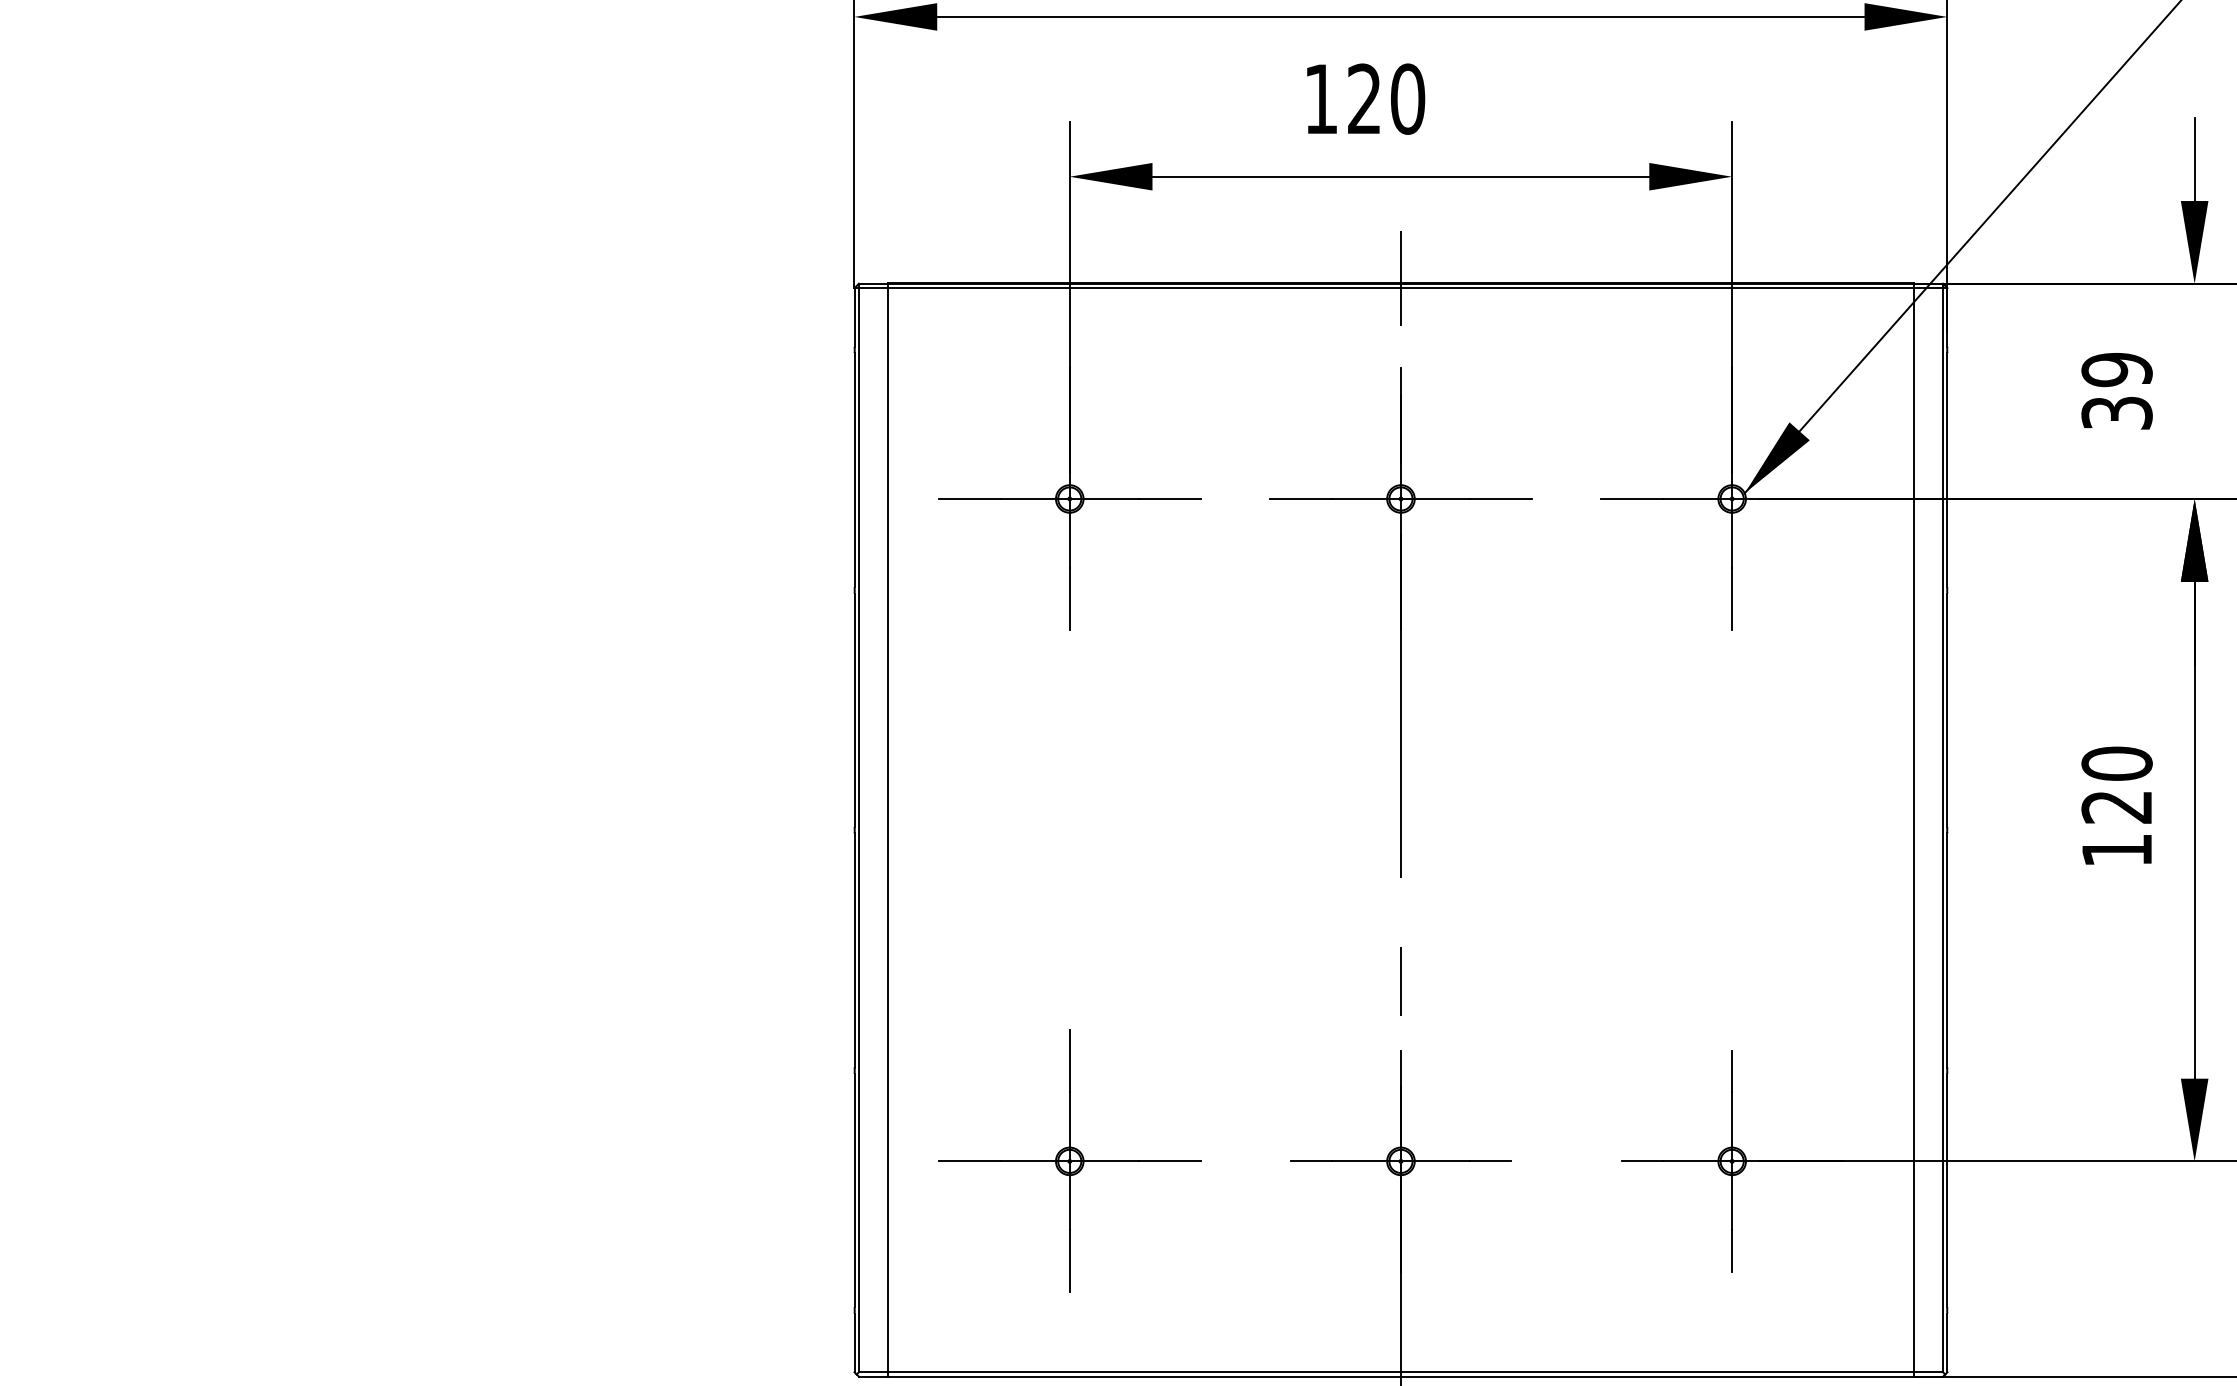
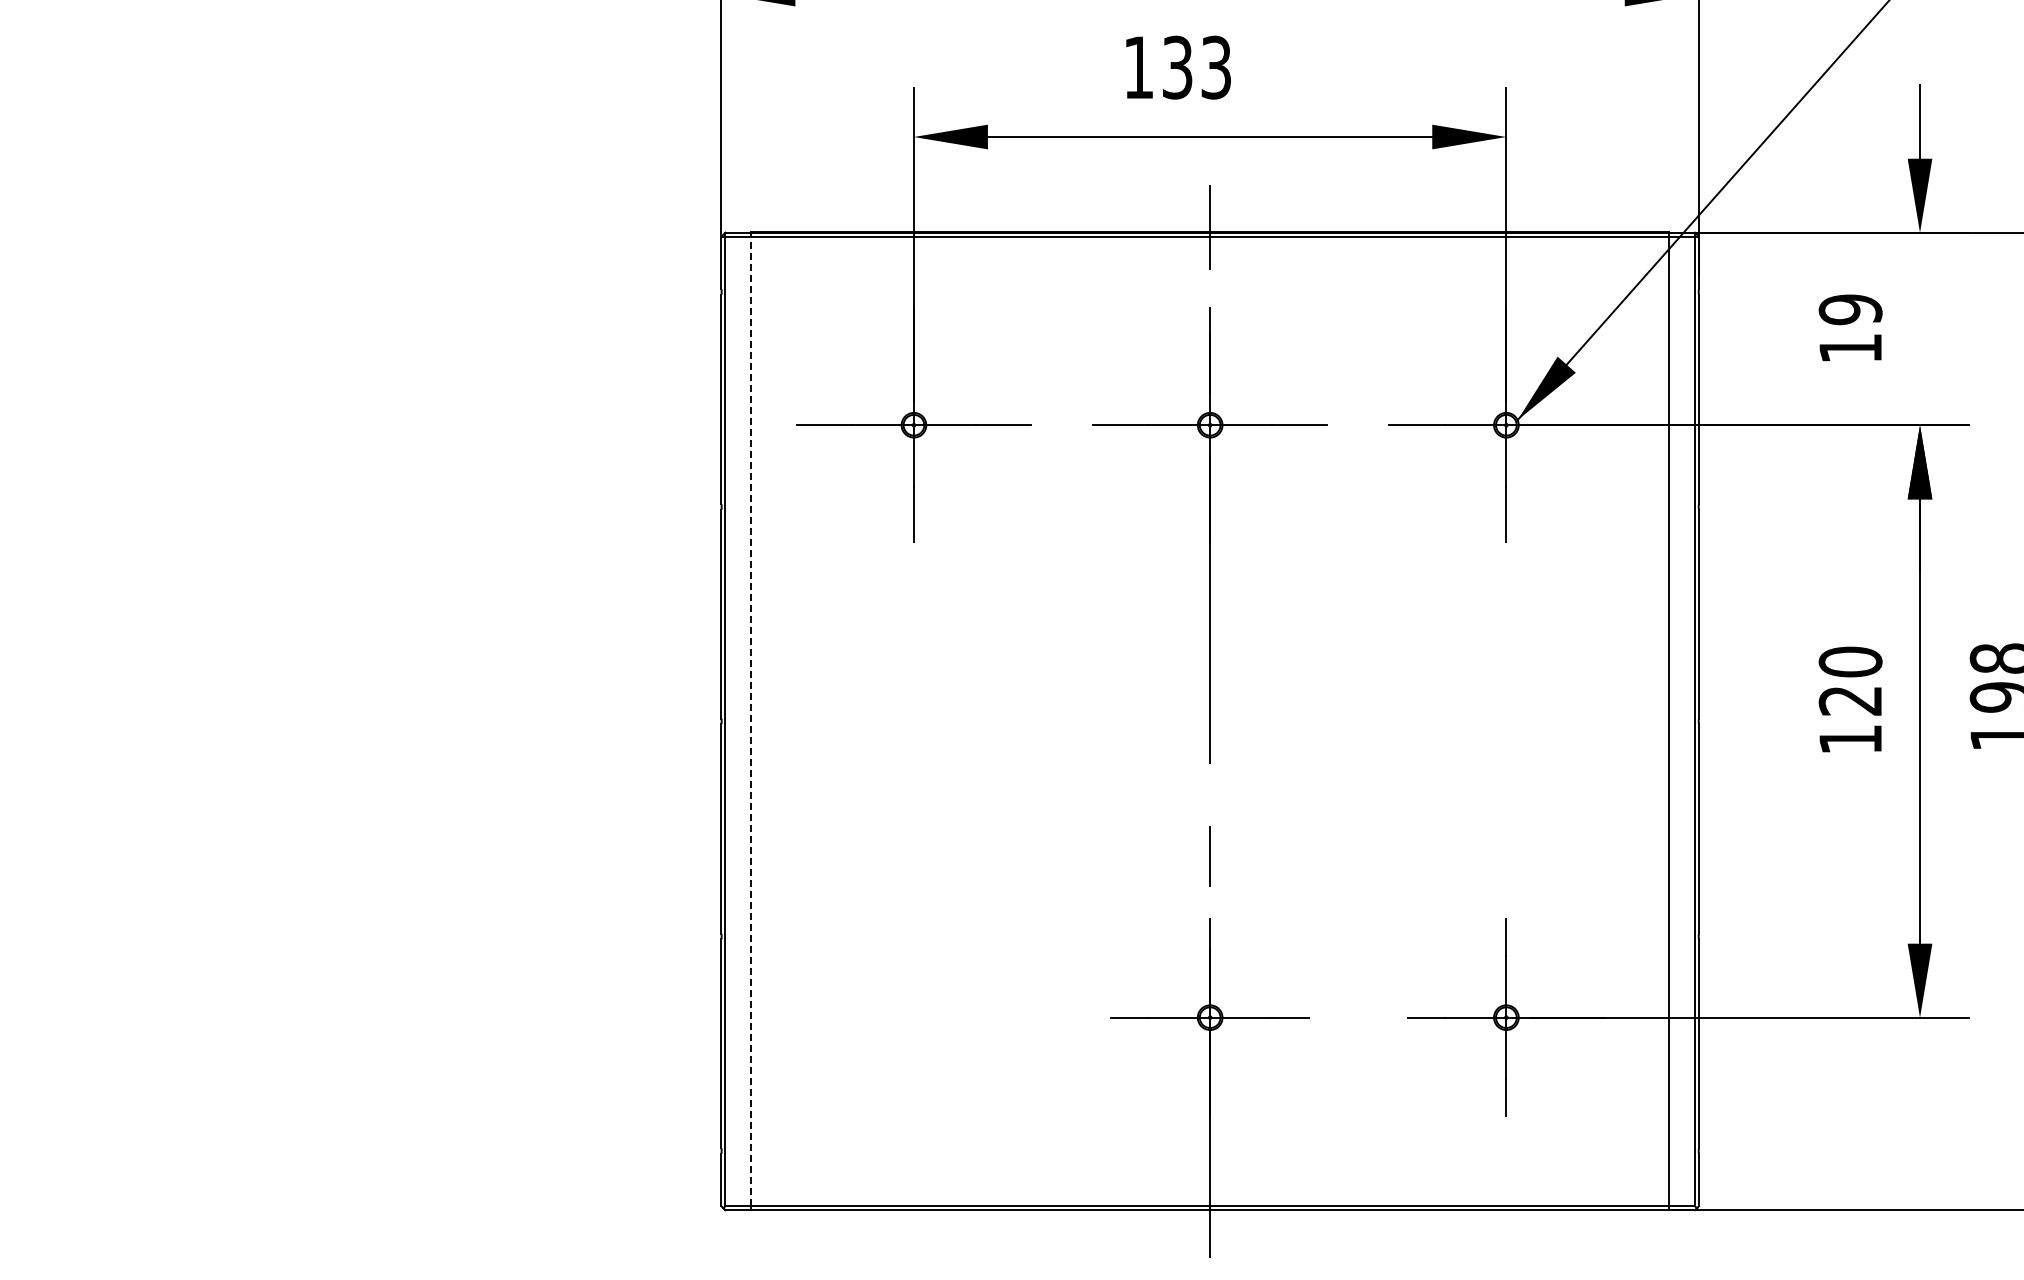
text: (1385, 99) -> (1196, 67), 120 -> 133
text: (2116, 413) -> (1850, 348), 39 -> 19
line: (888, 830) -> (751, 721), solid -> dashed
part: (1069, 1161) -> (913, 1017), removed

